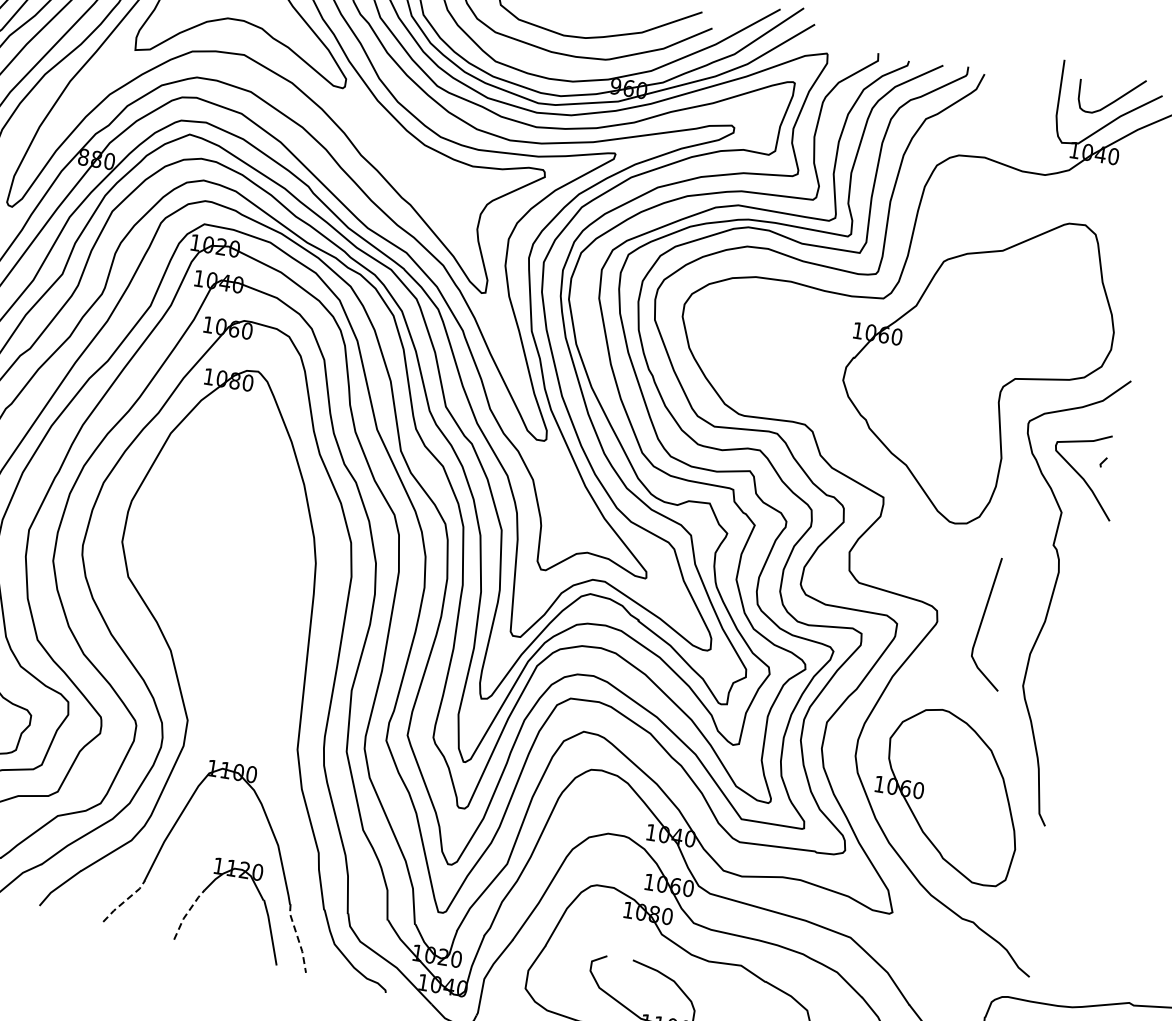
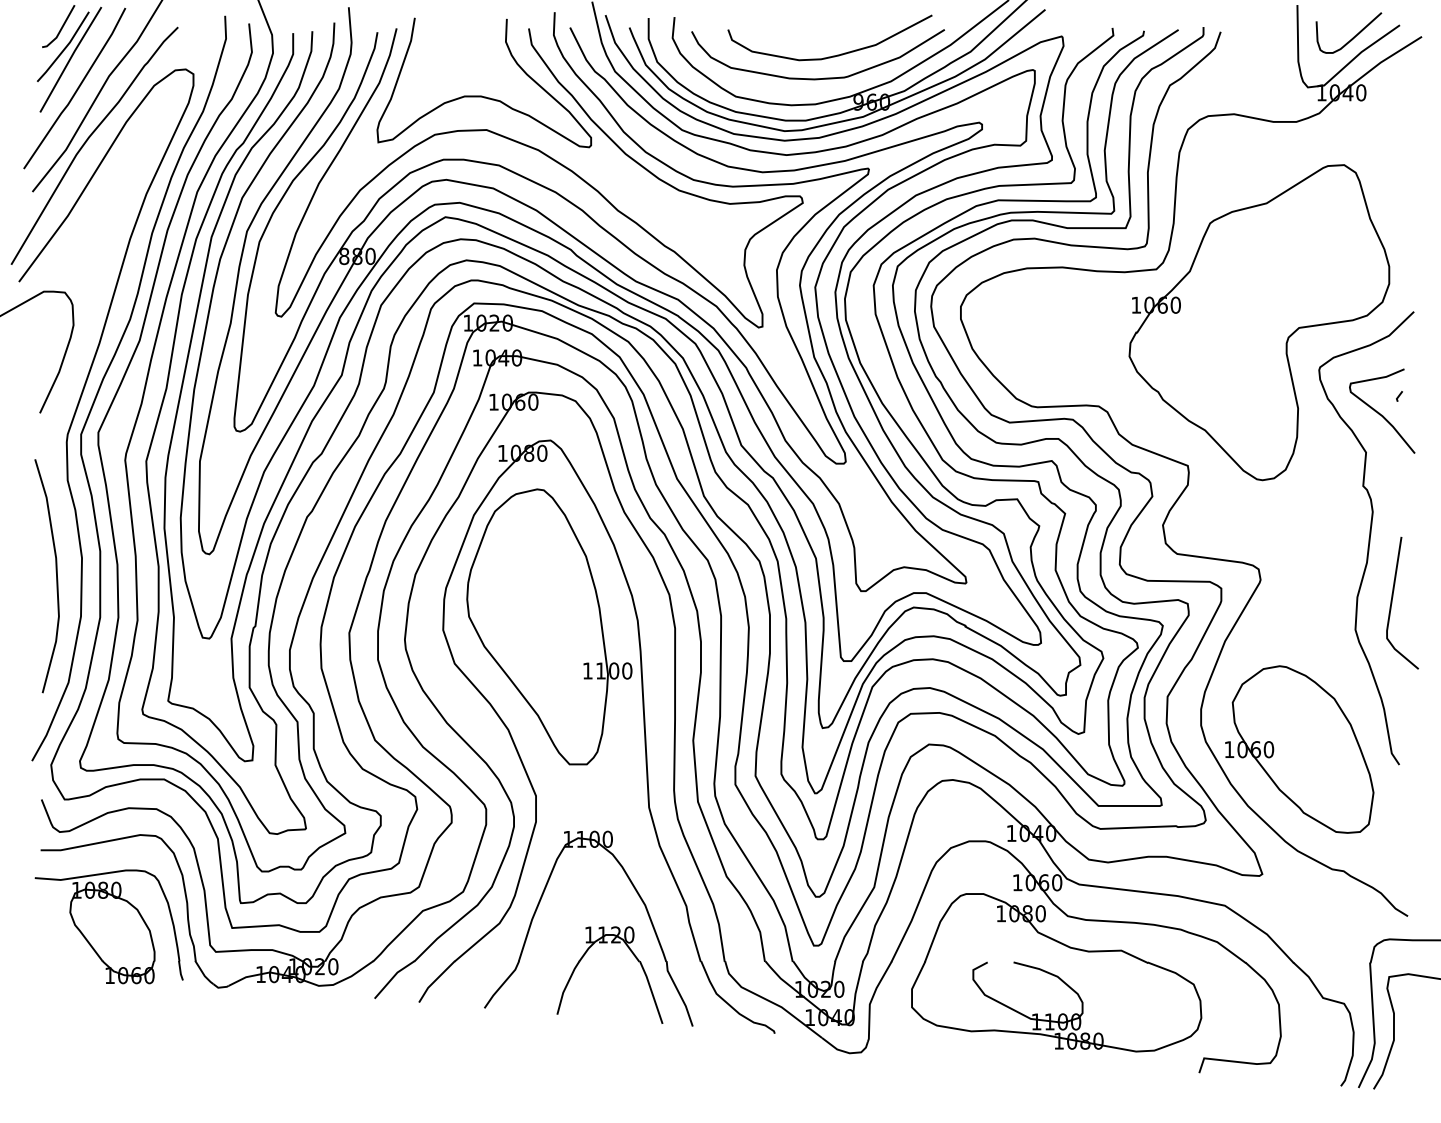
part: (227, 555) -> (549, 626), added
line: (982, 621) -> (1392, 602), moved
line: (124, 901) -> (502, 984), dashed -> solid
line: (187, 913) -> (566, 986), dashed -> solid
line: (298, 938) -> (679, 993), dashed -> solid

